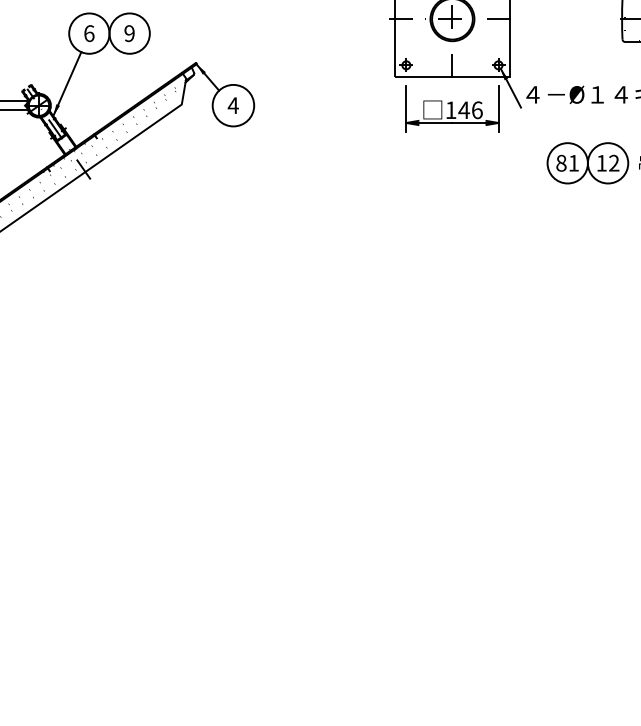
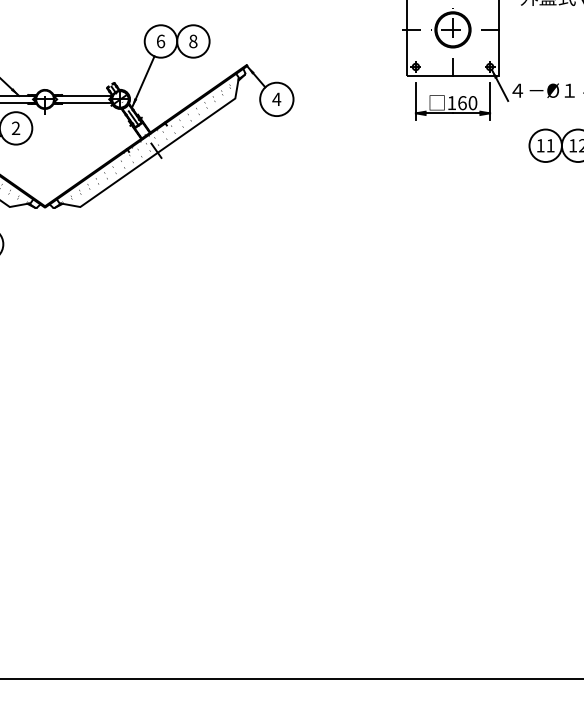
text: (129, 33) -> (193, 41), 9 -> 8
text: (470, 110) -> (467, 103), 146 -> 160
text: (561, 162) -> (540, 145), 81 -> 11

